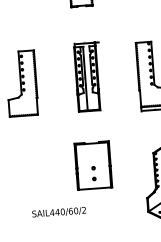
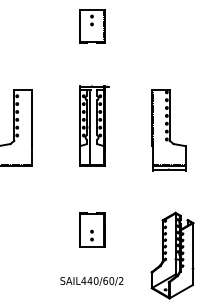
part: (93, 165) -> (92, 229), size x0.62
text: (58, 212) -> (91, 281), moved

